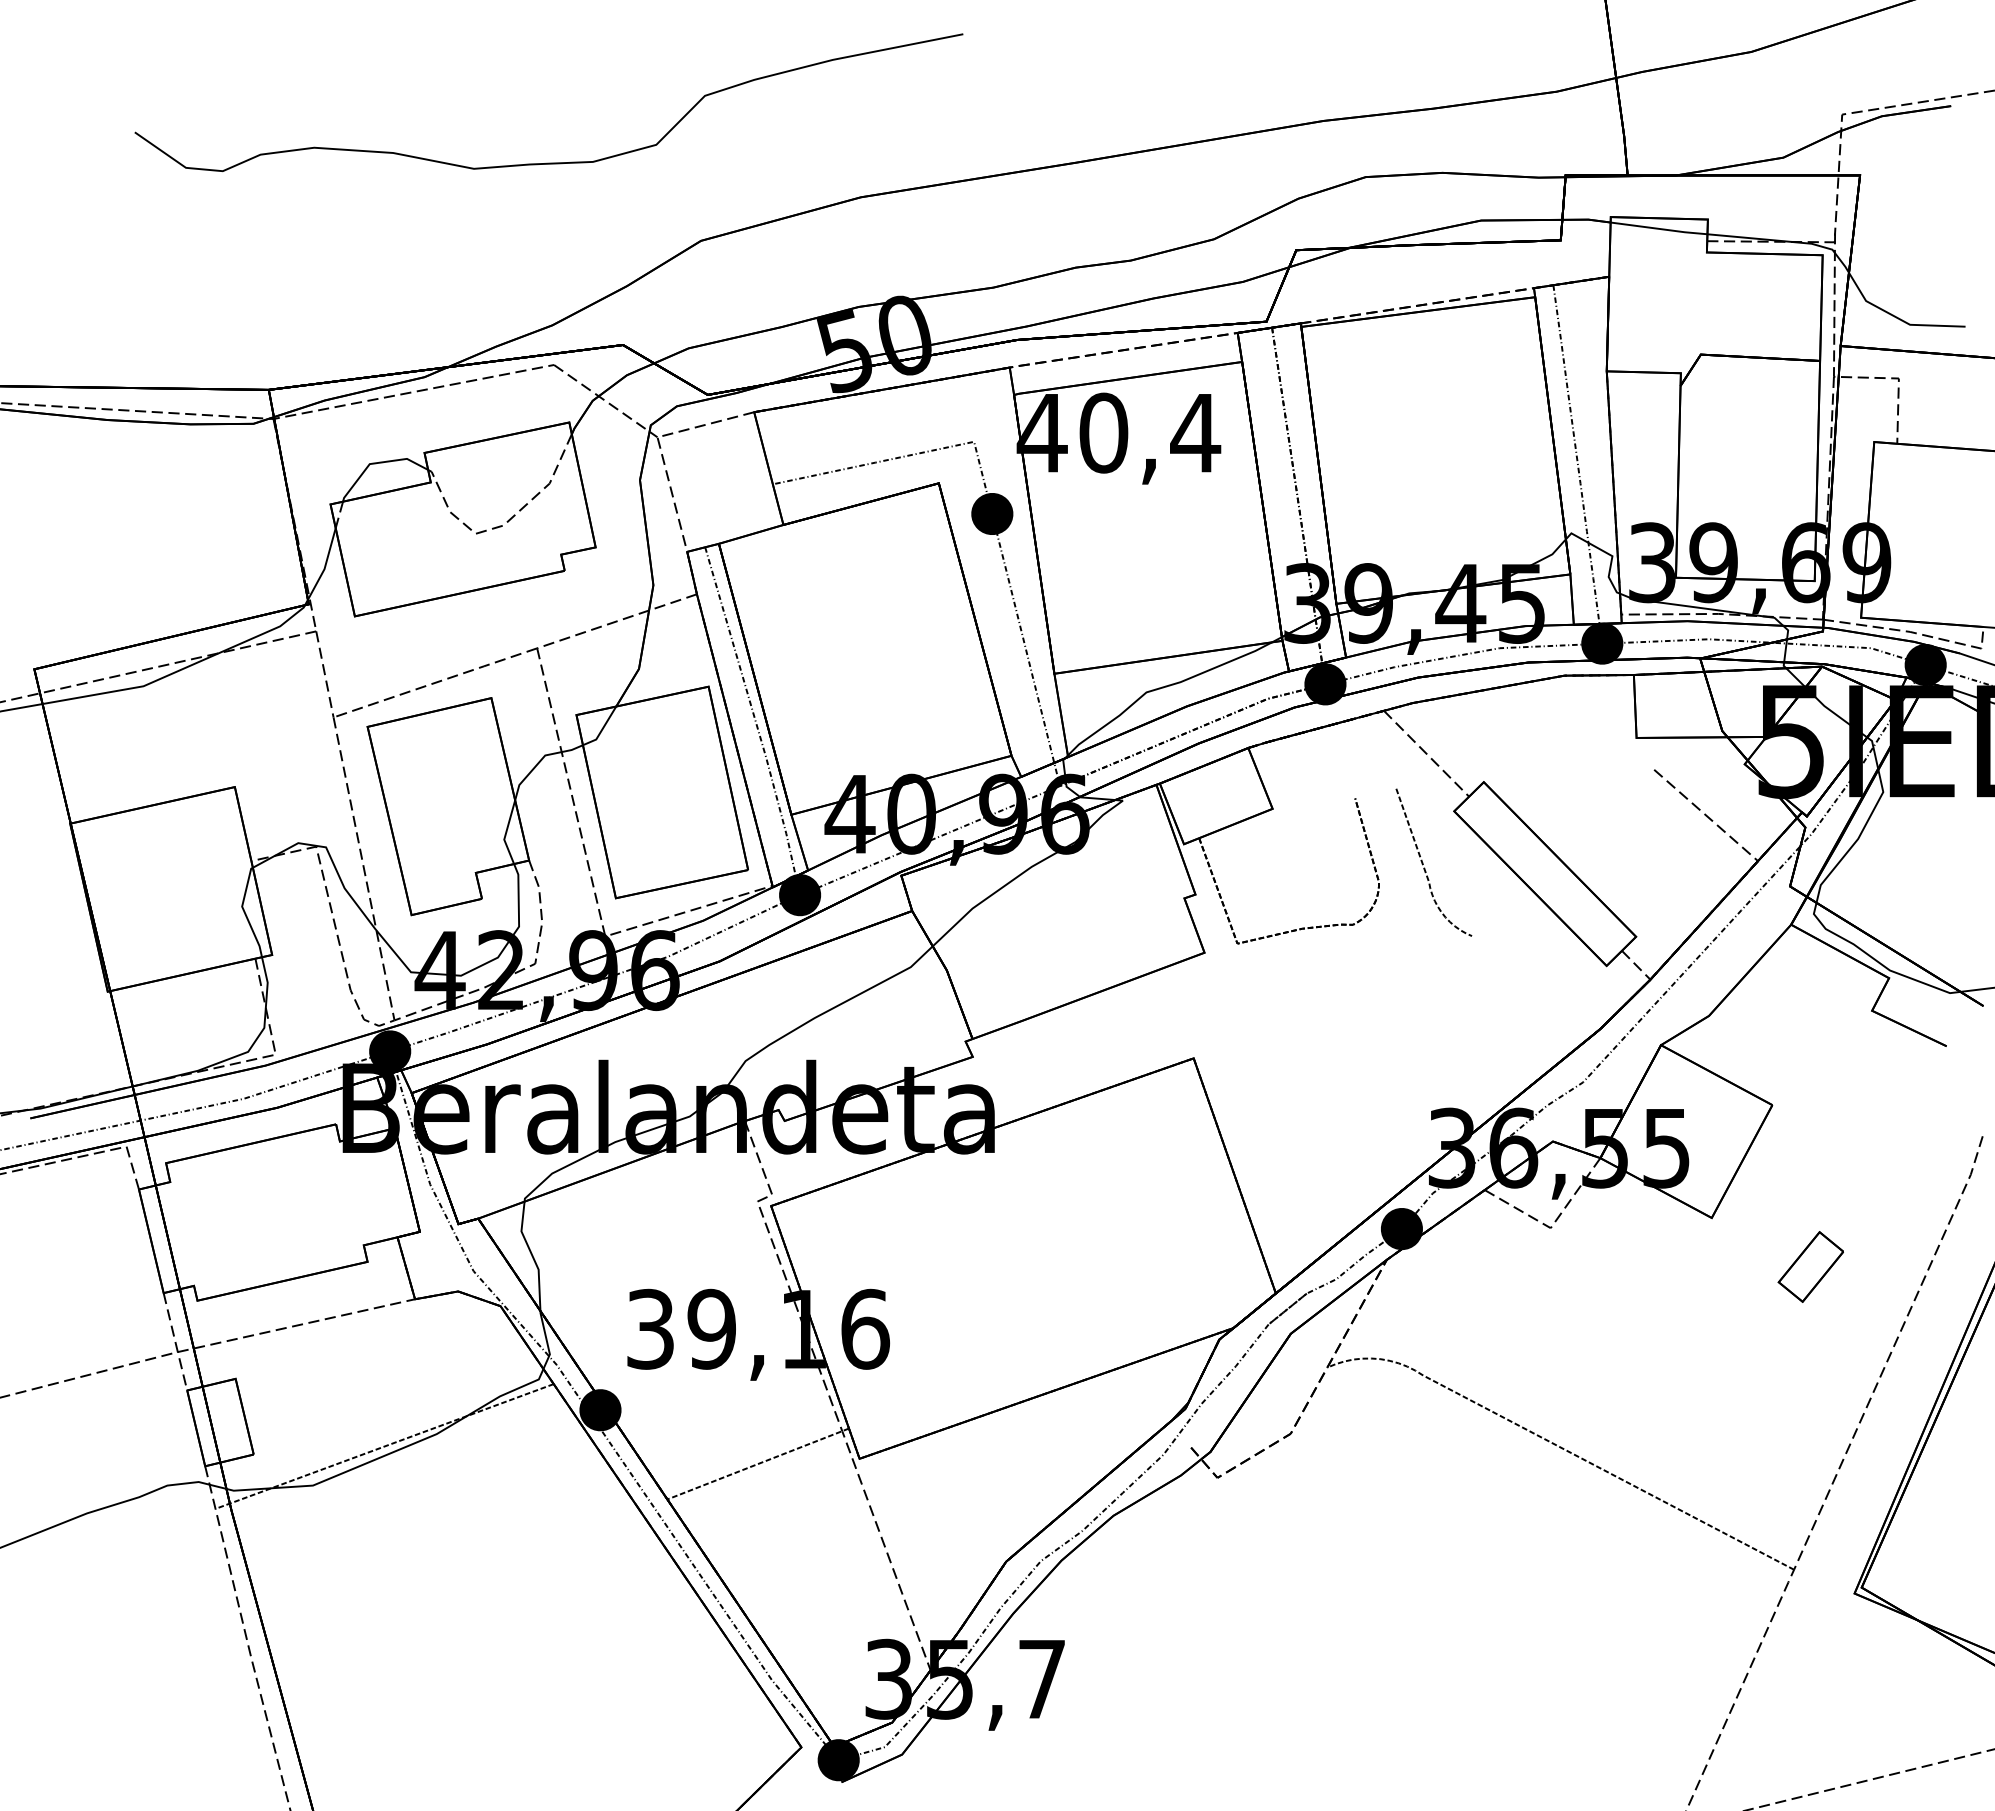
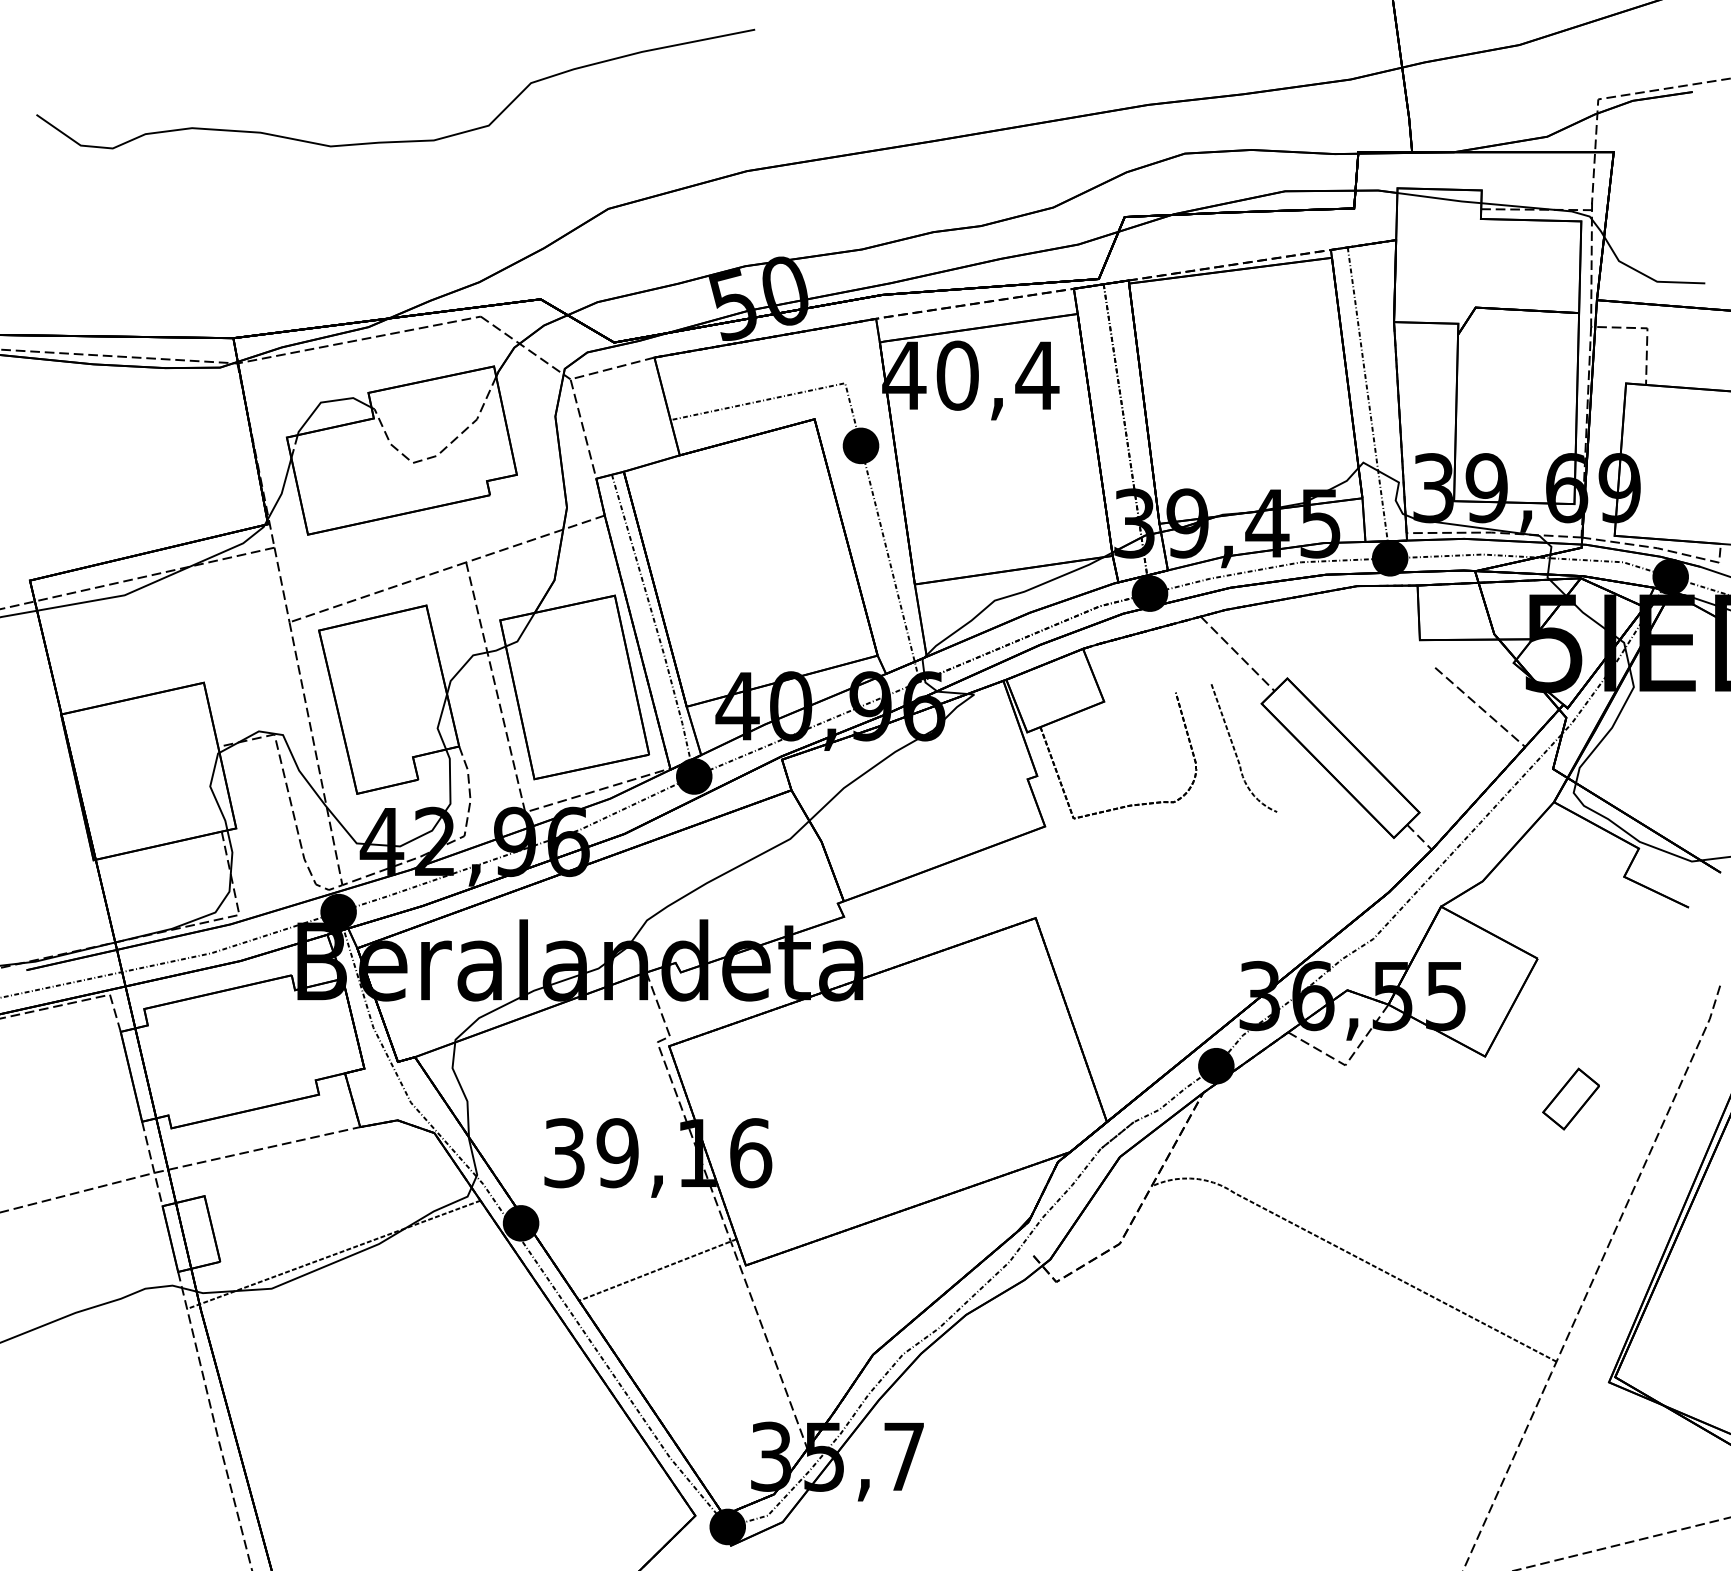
curve: (548, 162) -> (395, 140), moved

